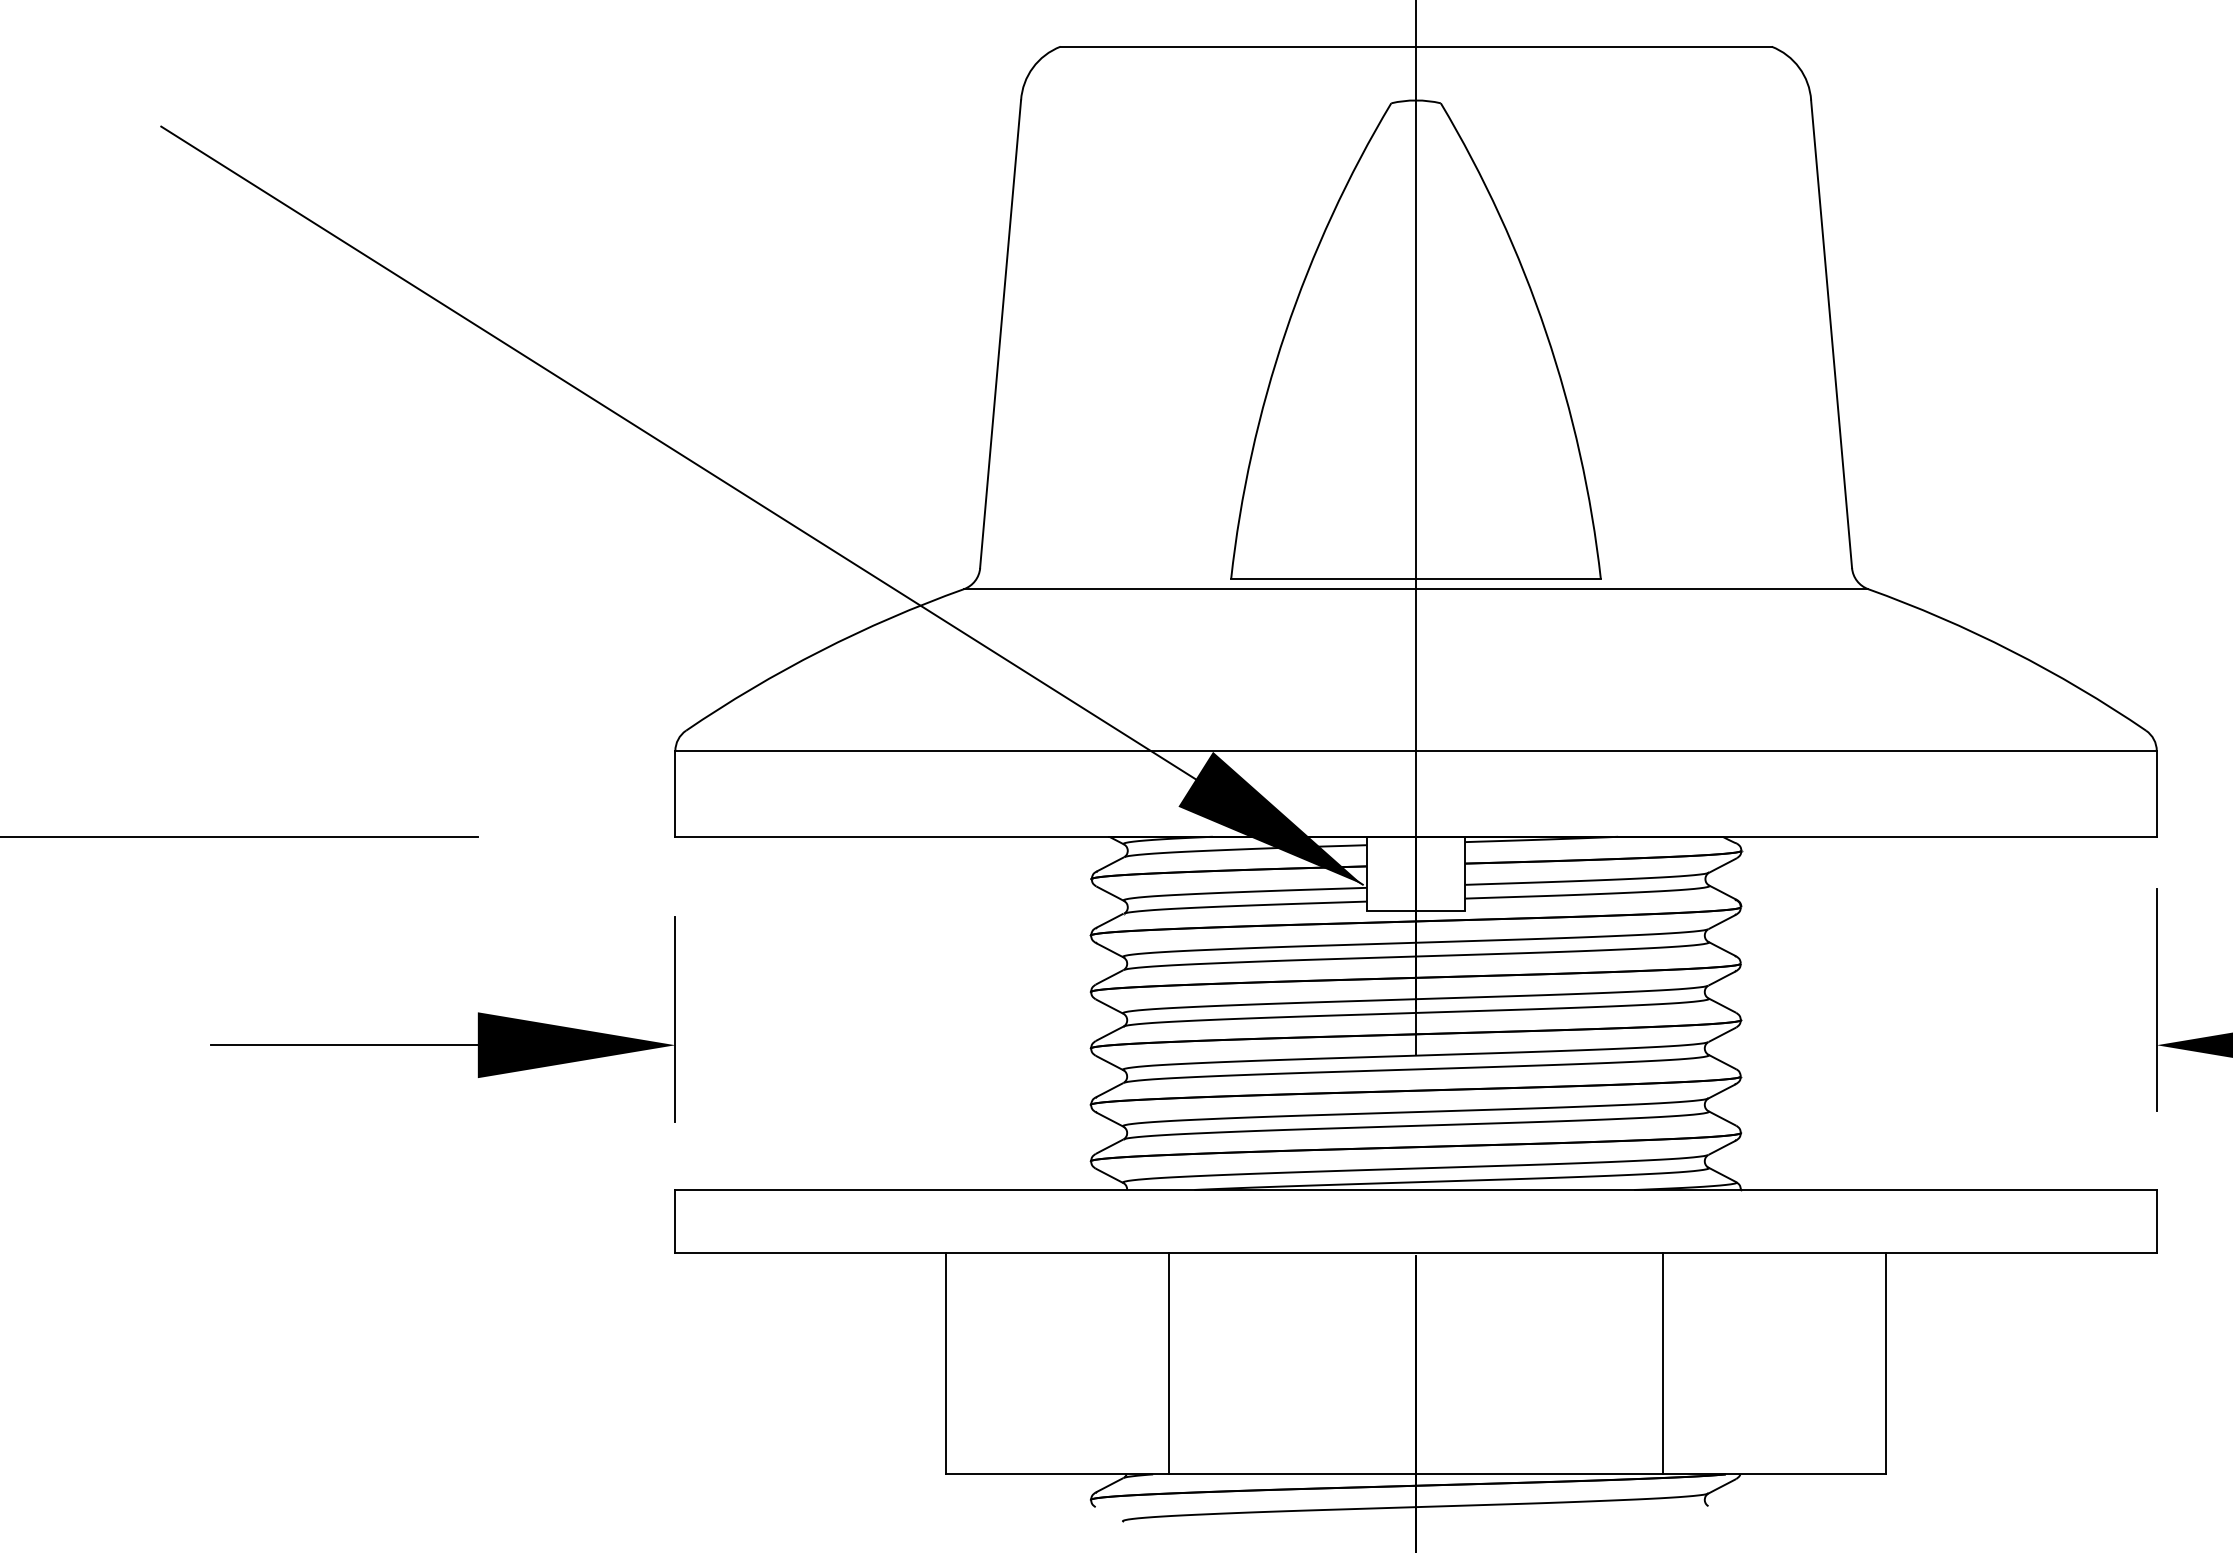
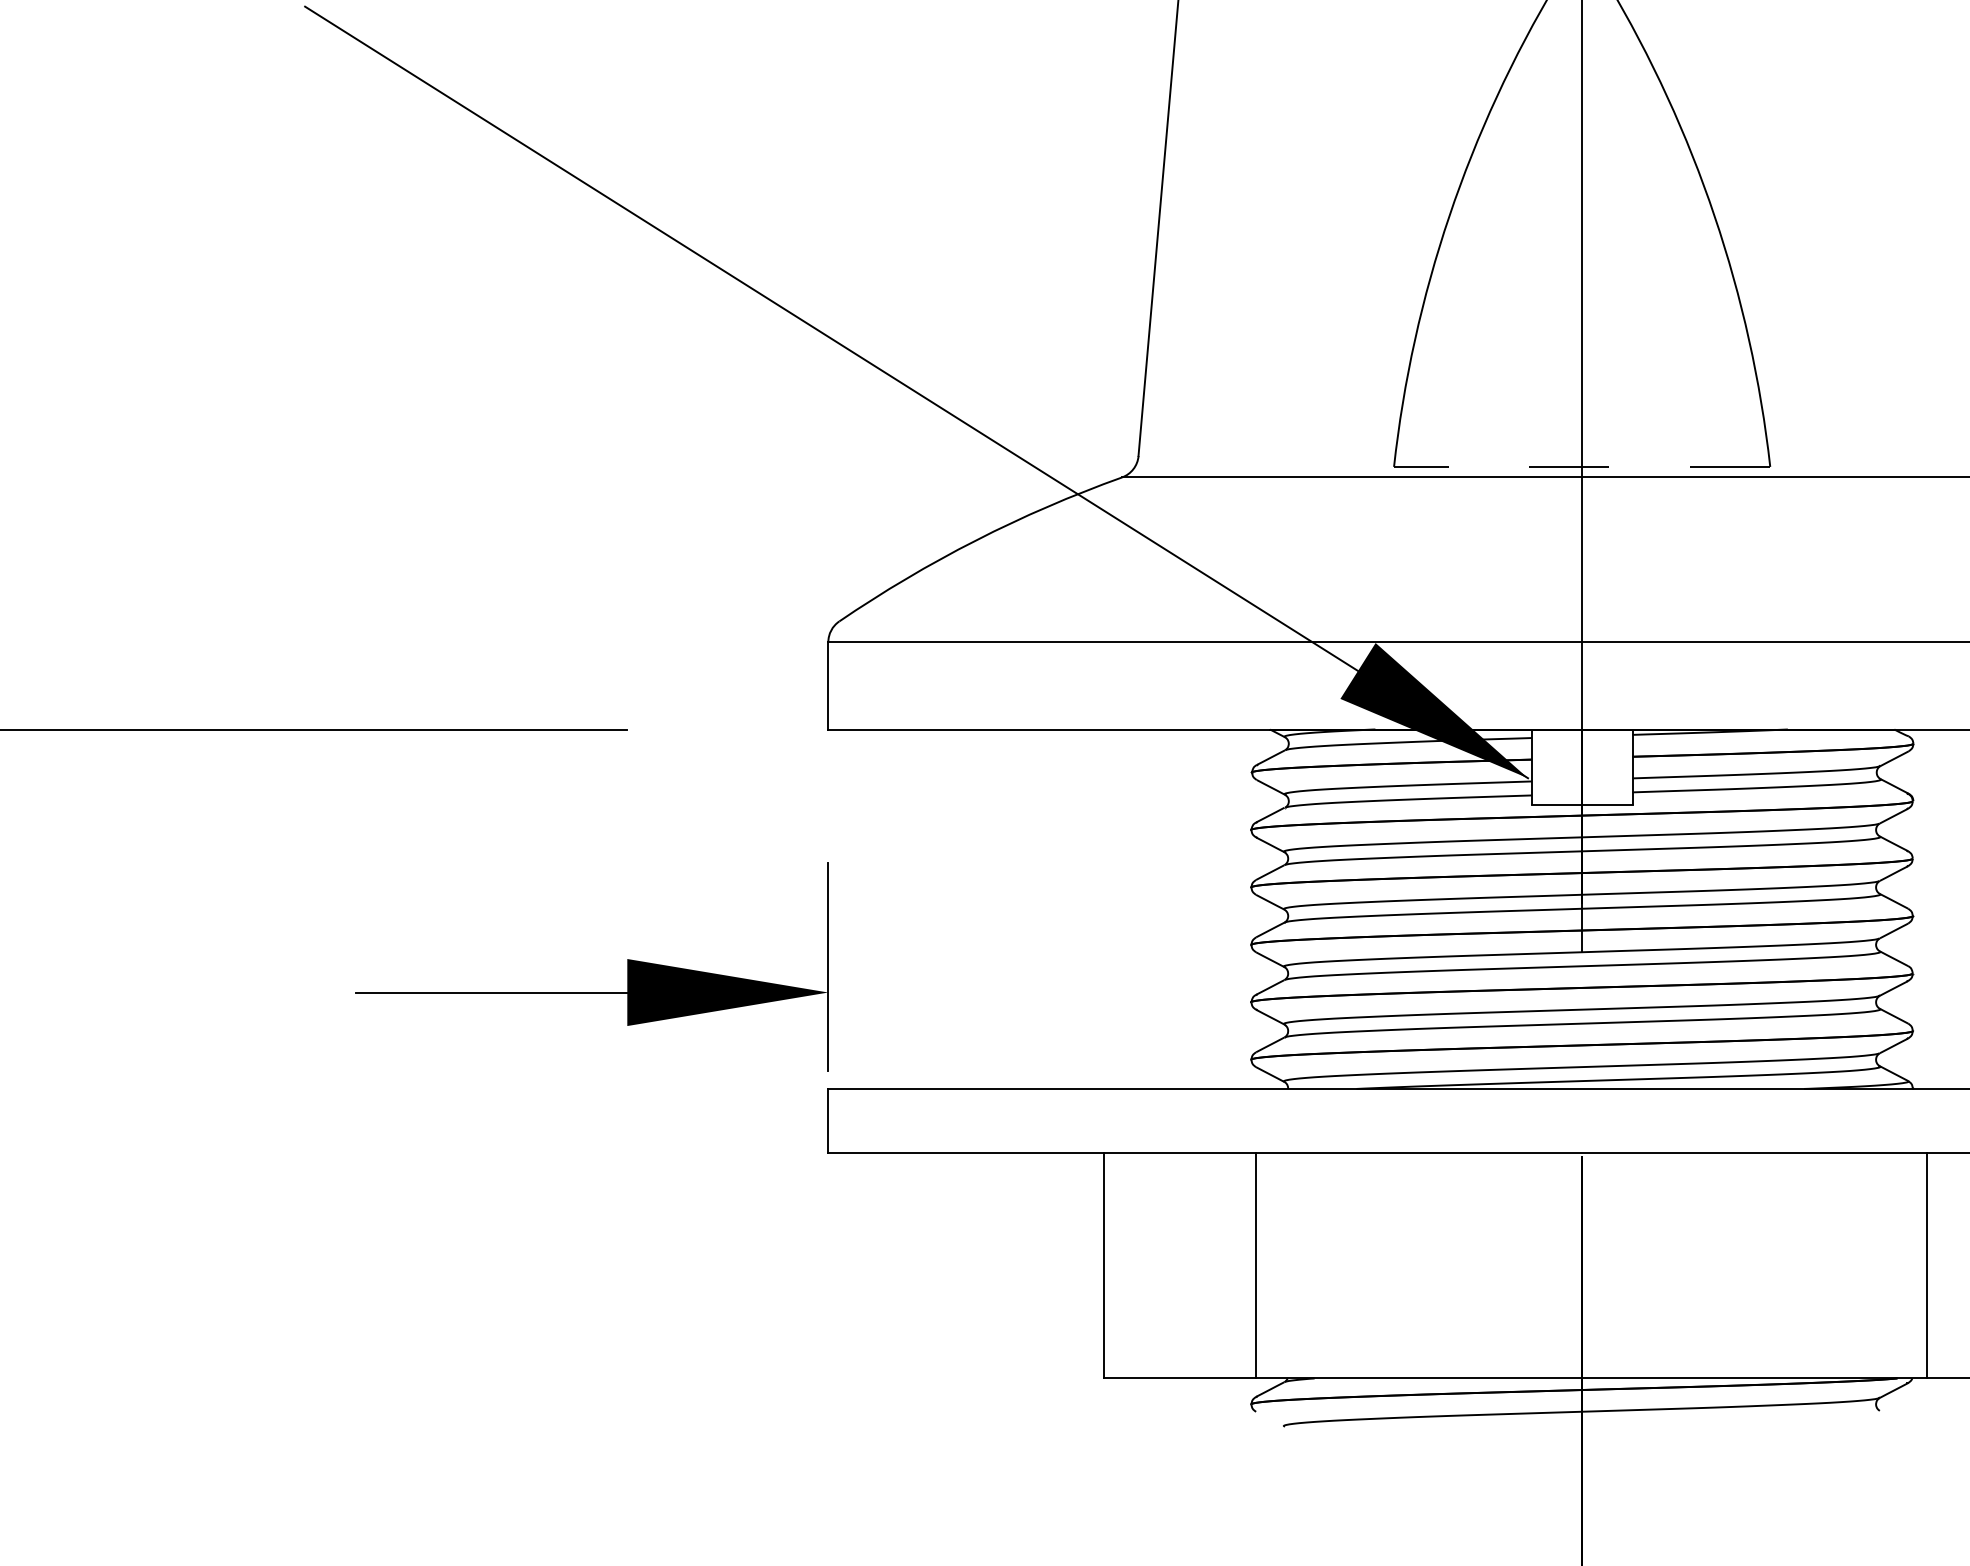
line: (1416, 578) -> (1582, 466), solid -> dashed
part: (442, 1044) -> (591, 991), moved
line: (1169, 1363) -> (1255, 1265), moved
line: (1662, 1363) -> (1926, 1265), moved

